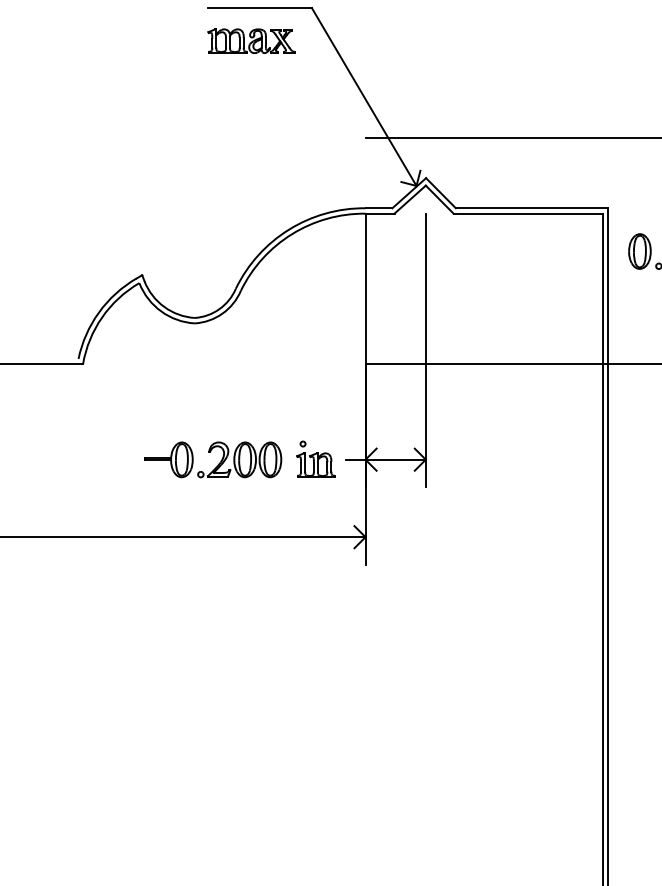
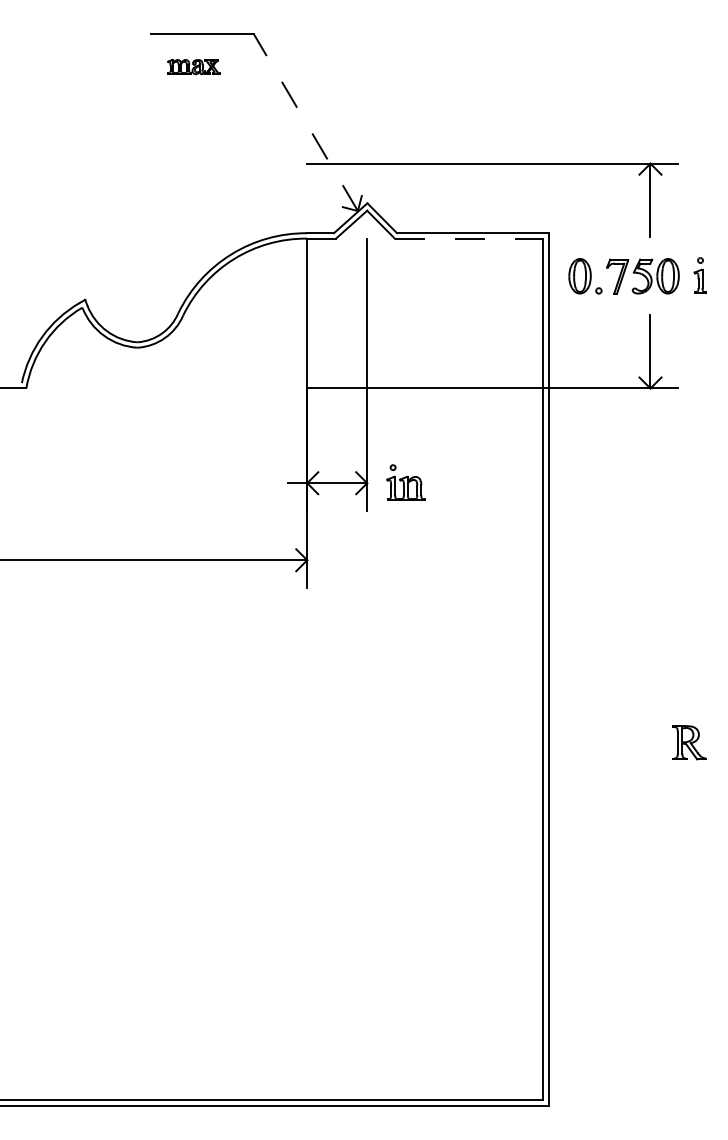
part: (251, 40) -> (193, 66), size x0.6
line: (363, 96) -> (305, 122), solid -> dashed
line: (528, 213) -> (469, 238), solid -> dashed
part: (315, 458) -> (405, 482), moved
part: (218, 462) -> (161, 486), removed

